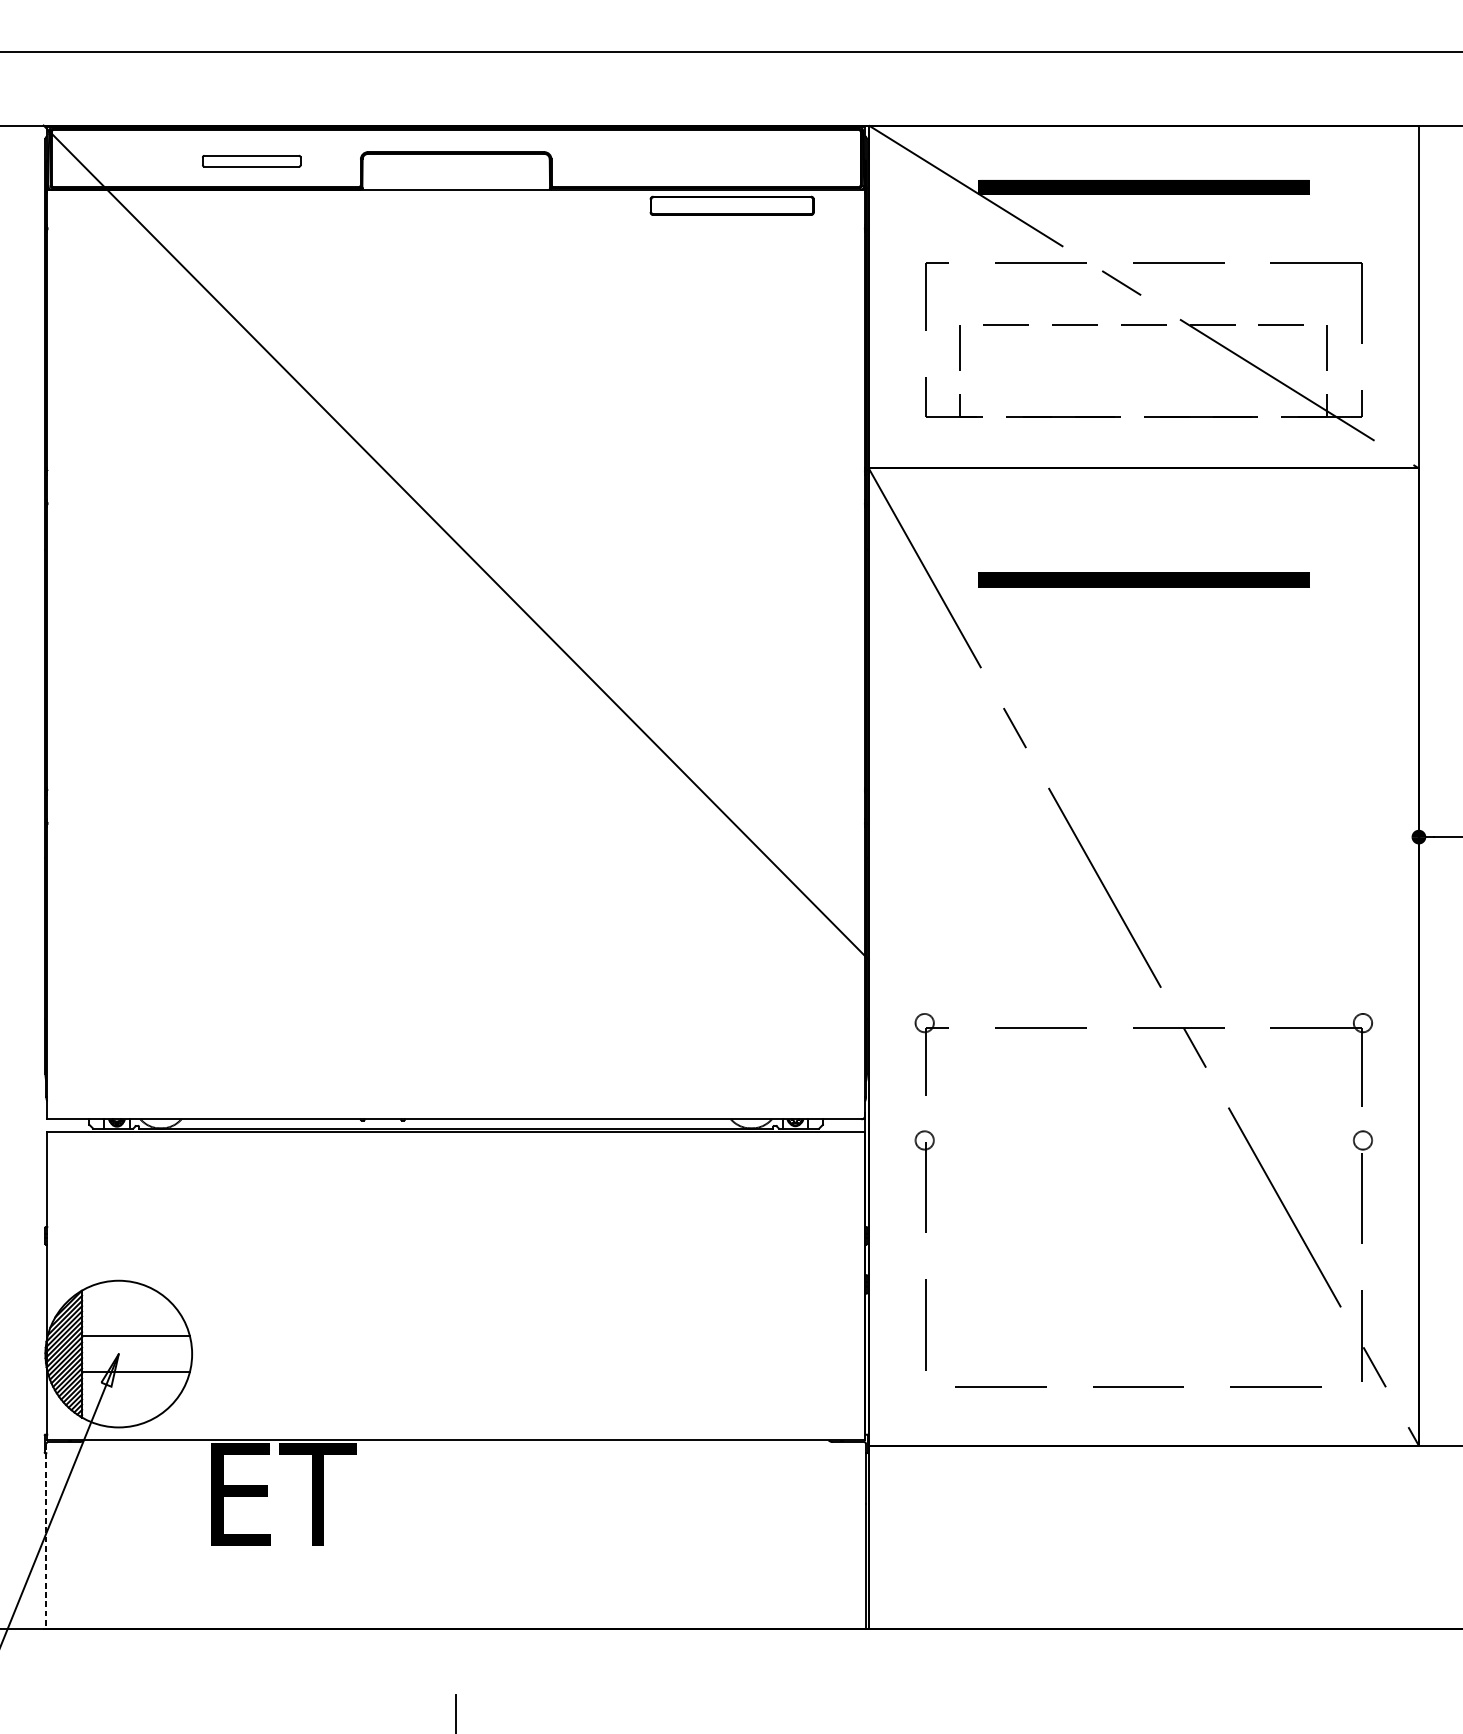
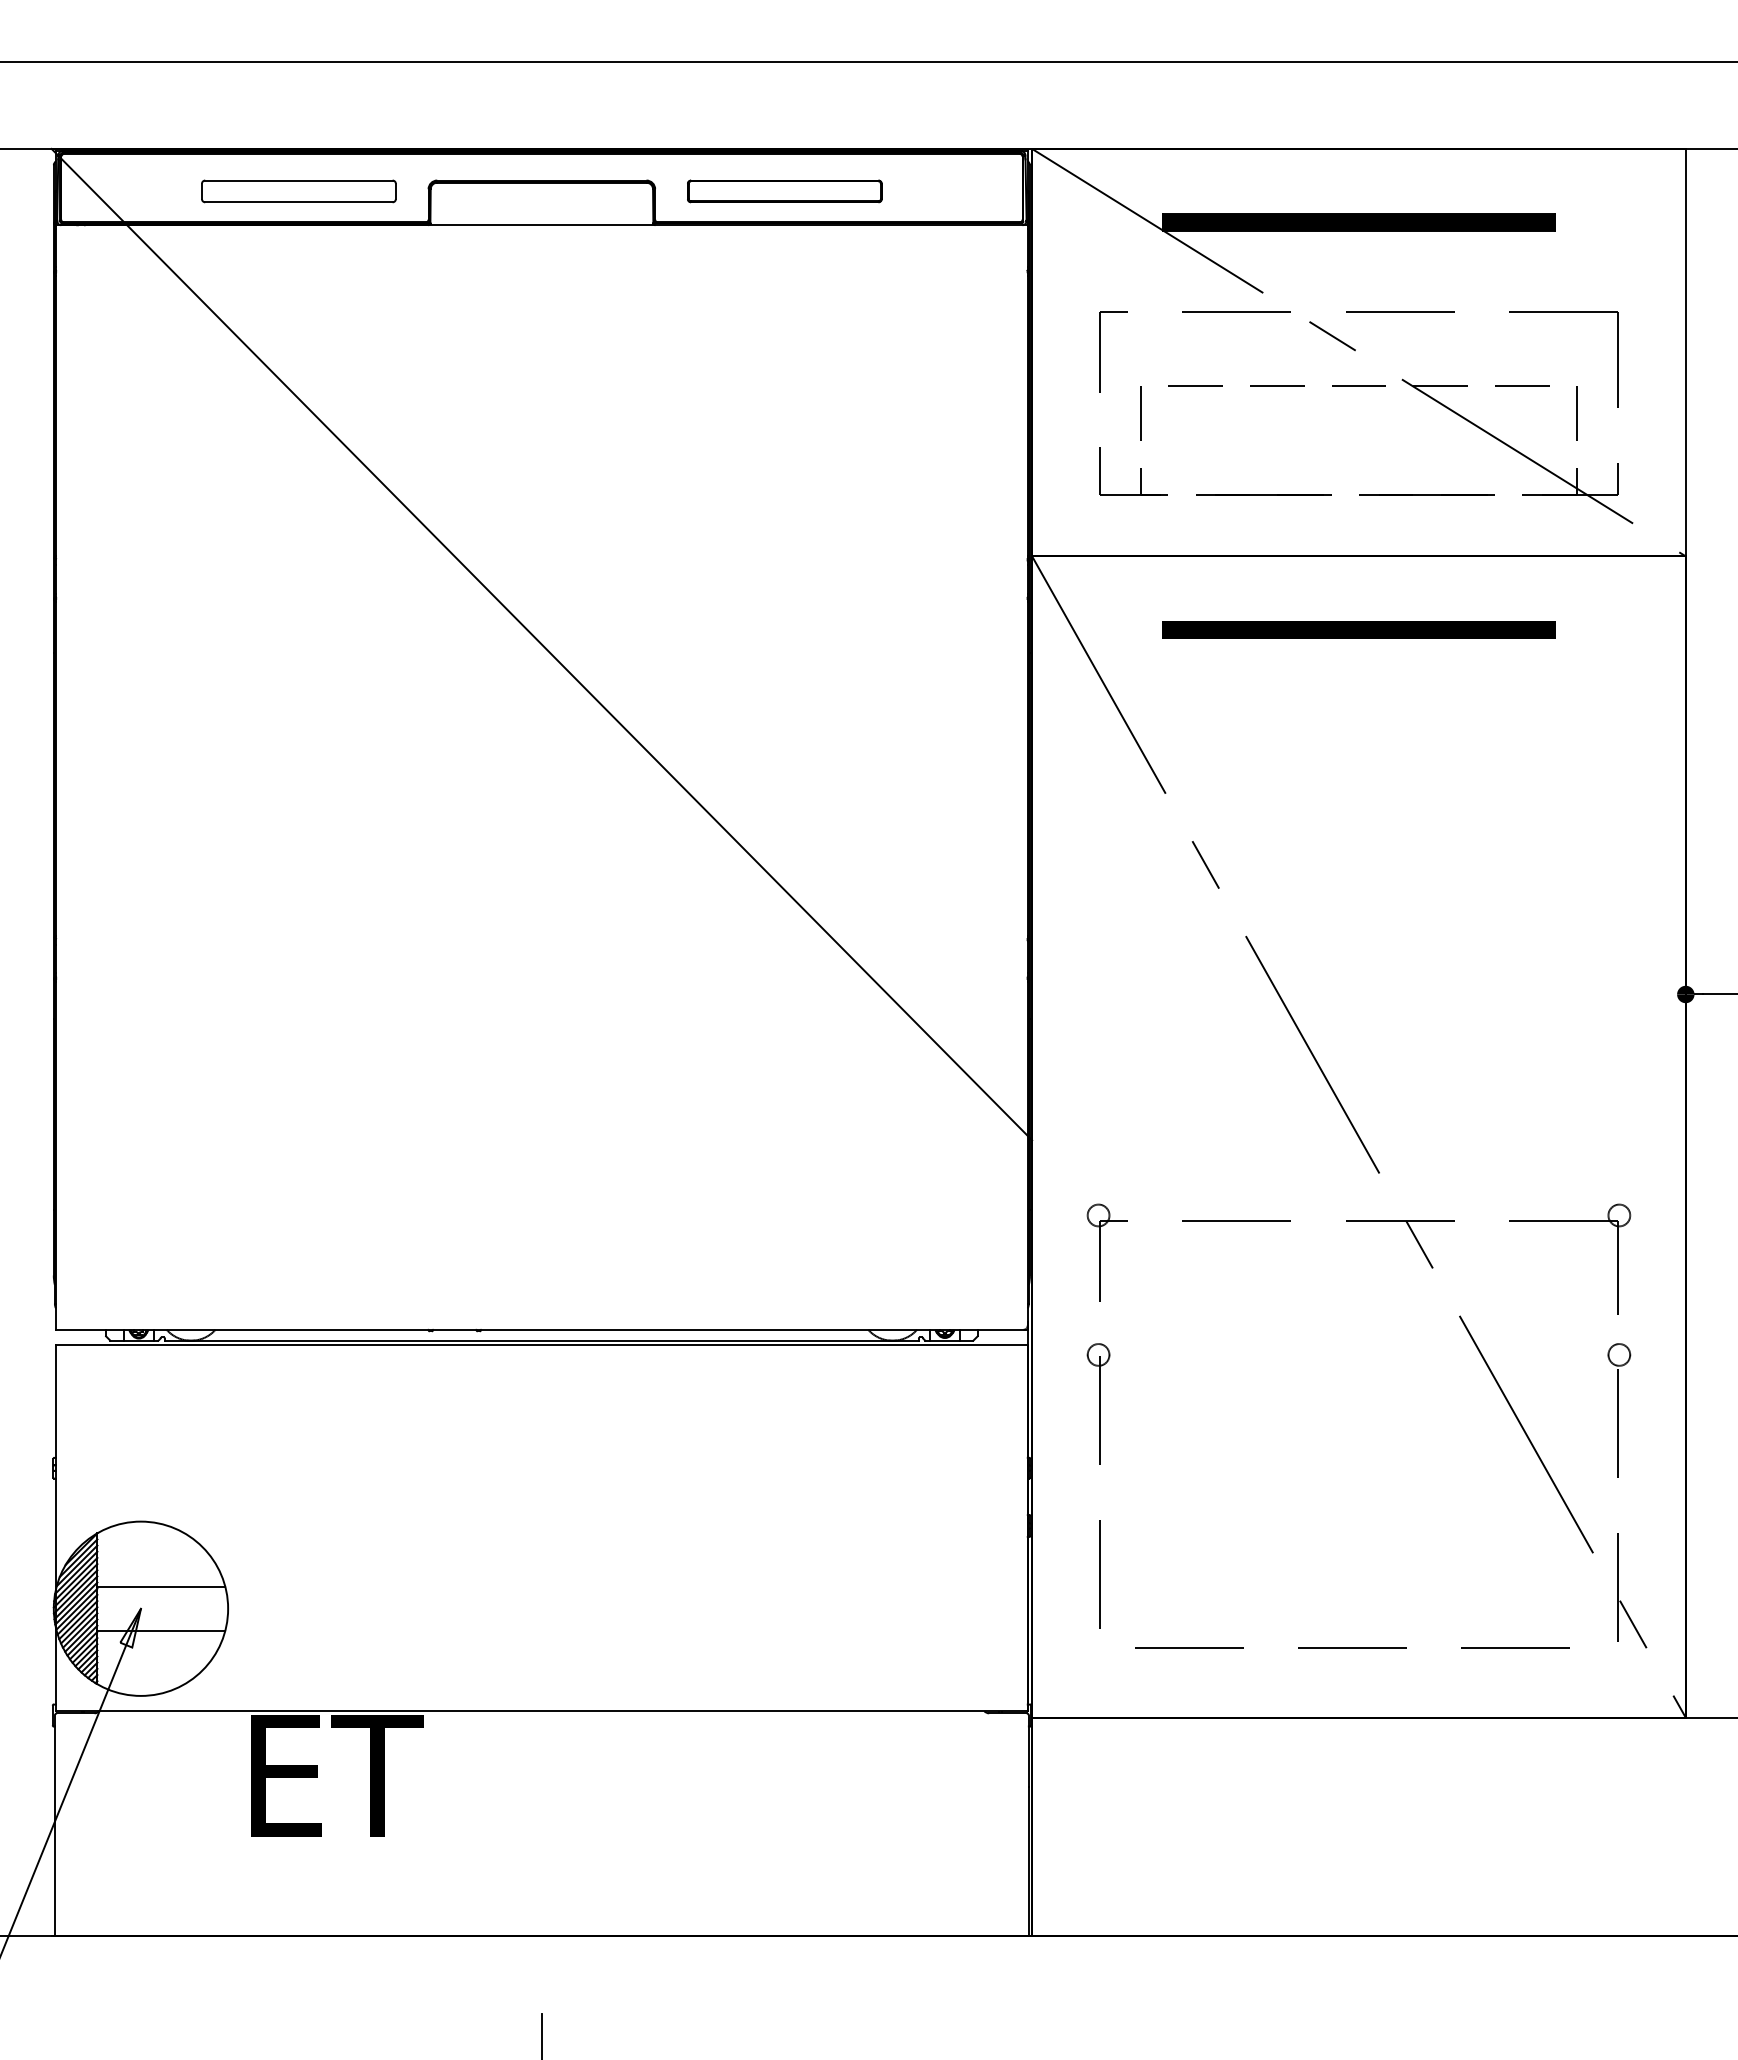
part: (251, 161) -> (298, 191), size x1.67
part: (731, 205) -> (784, 191), moved
part: (1143, 579) -> (1358, 629), moved
line: (46, 1537) -> (54, 1826), dashed -> solid

